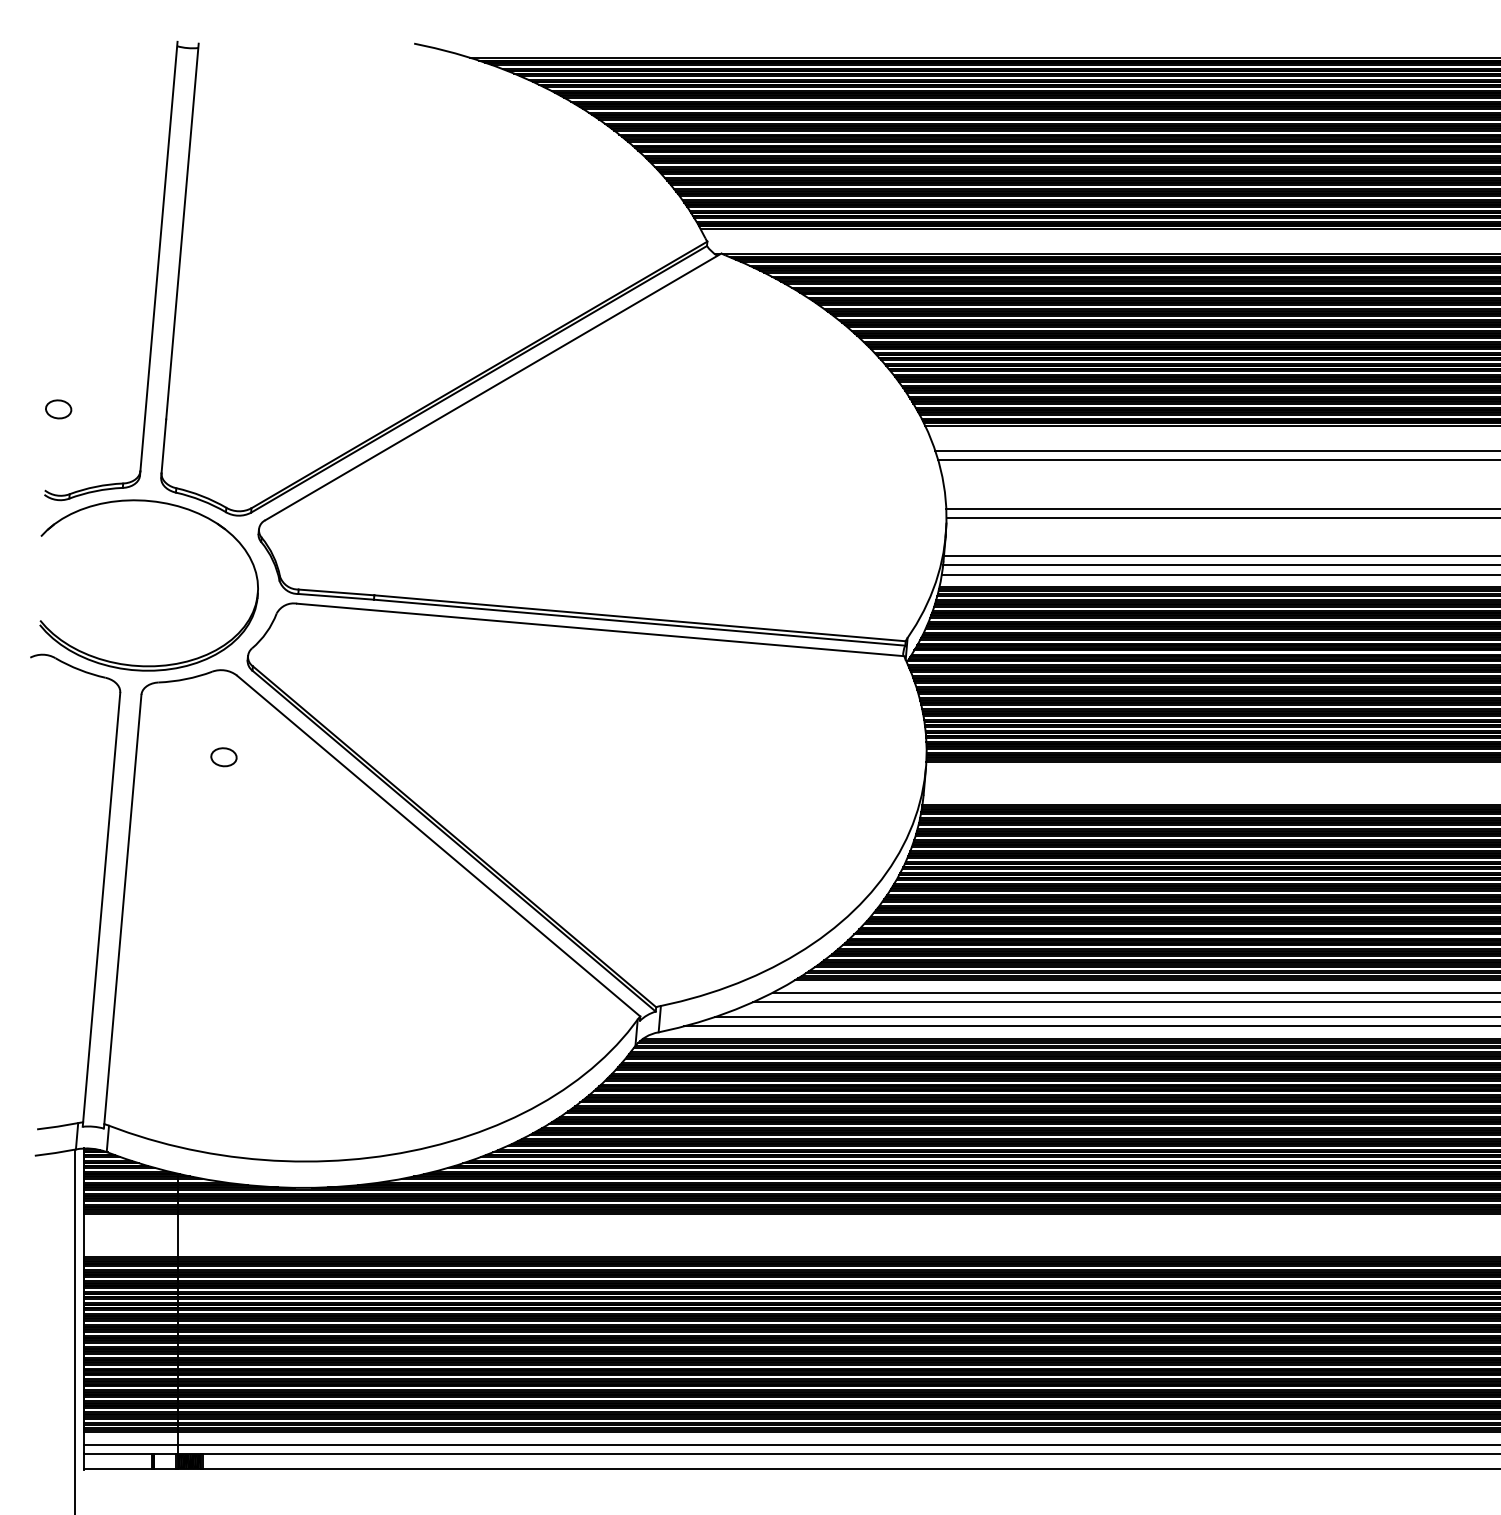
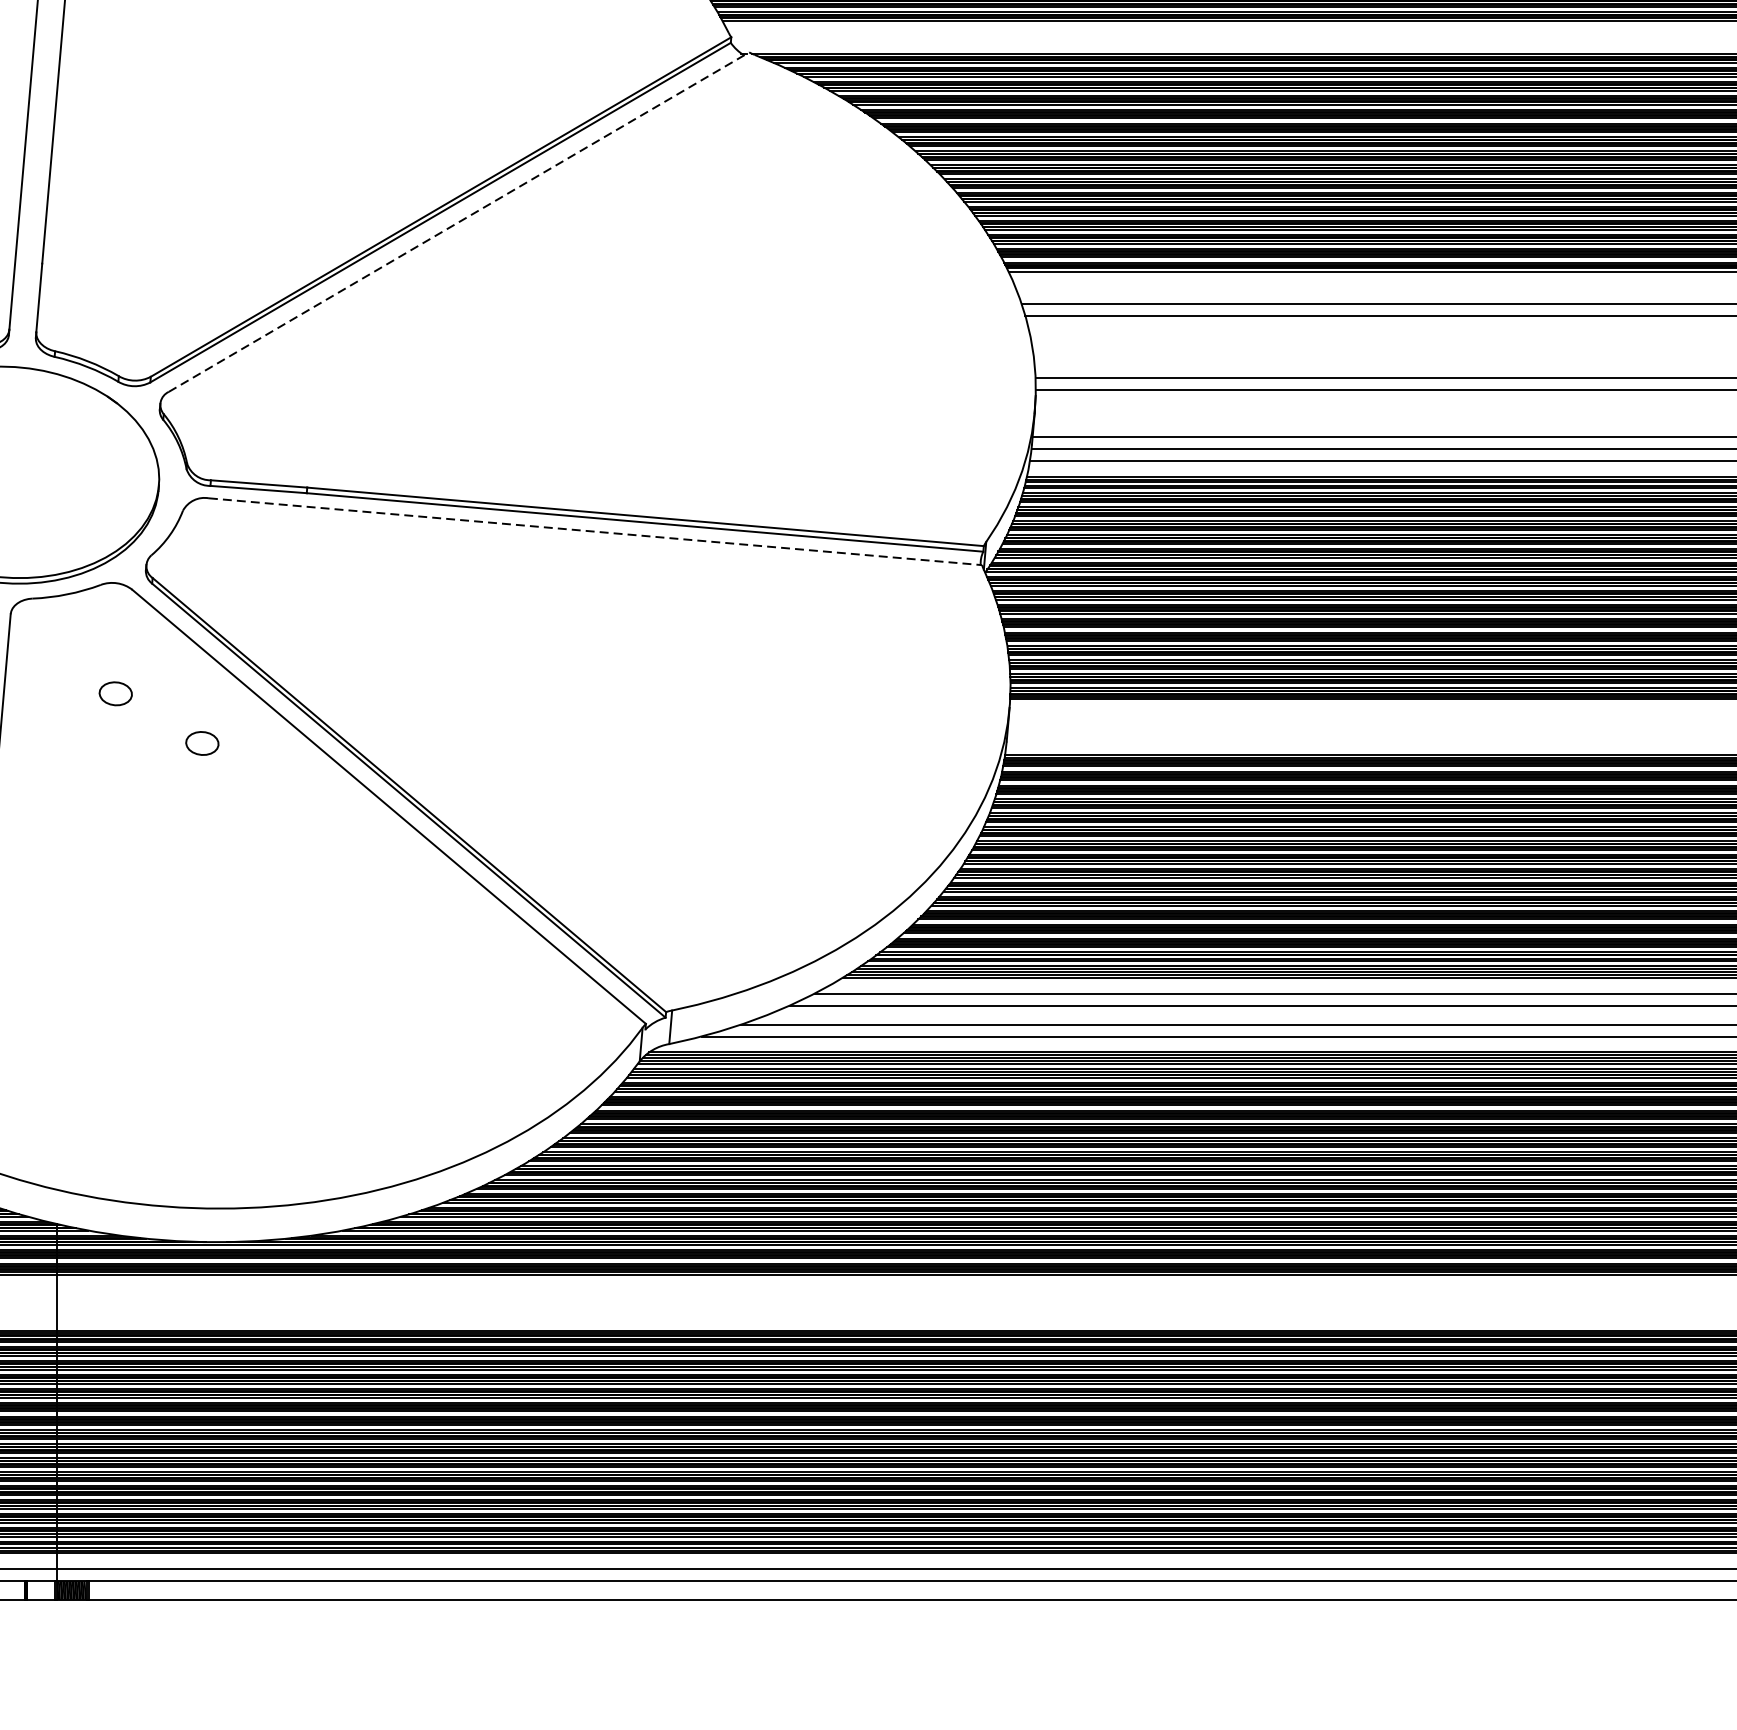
line: (493, 386) -> (458, 221), solid -> dashed
line: (600, 629) -> (595, 531), solid -> dashed
part: (291, 796) -> (201, 743), added

